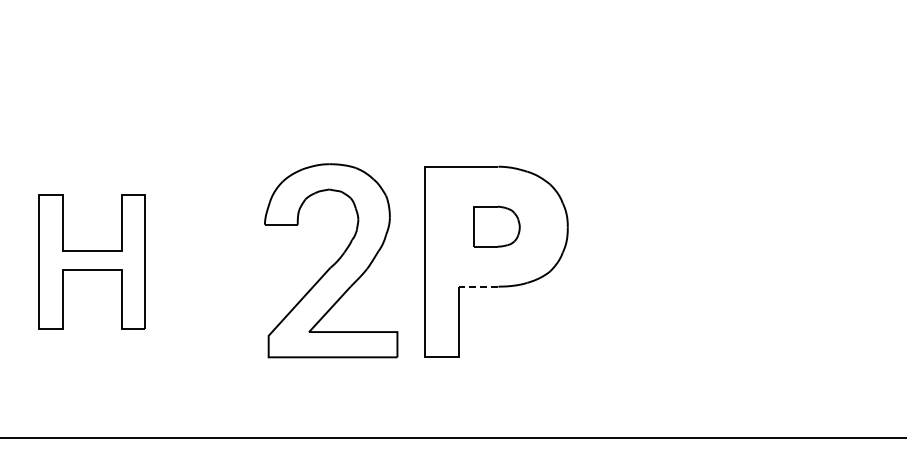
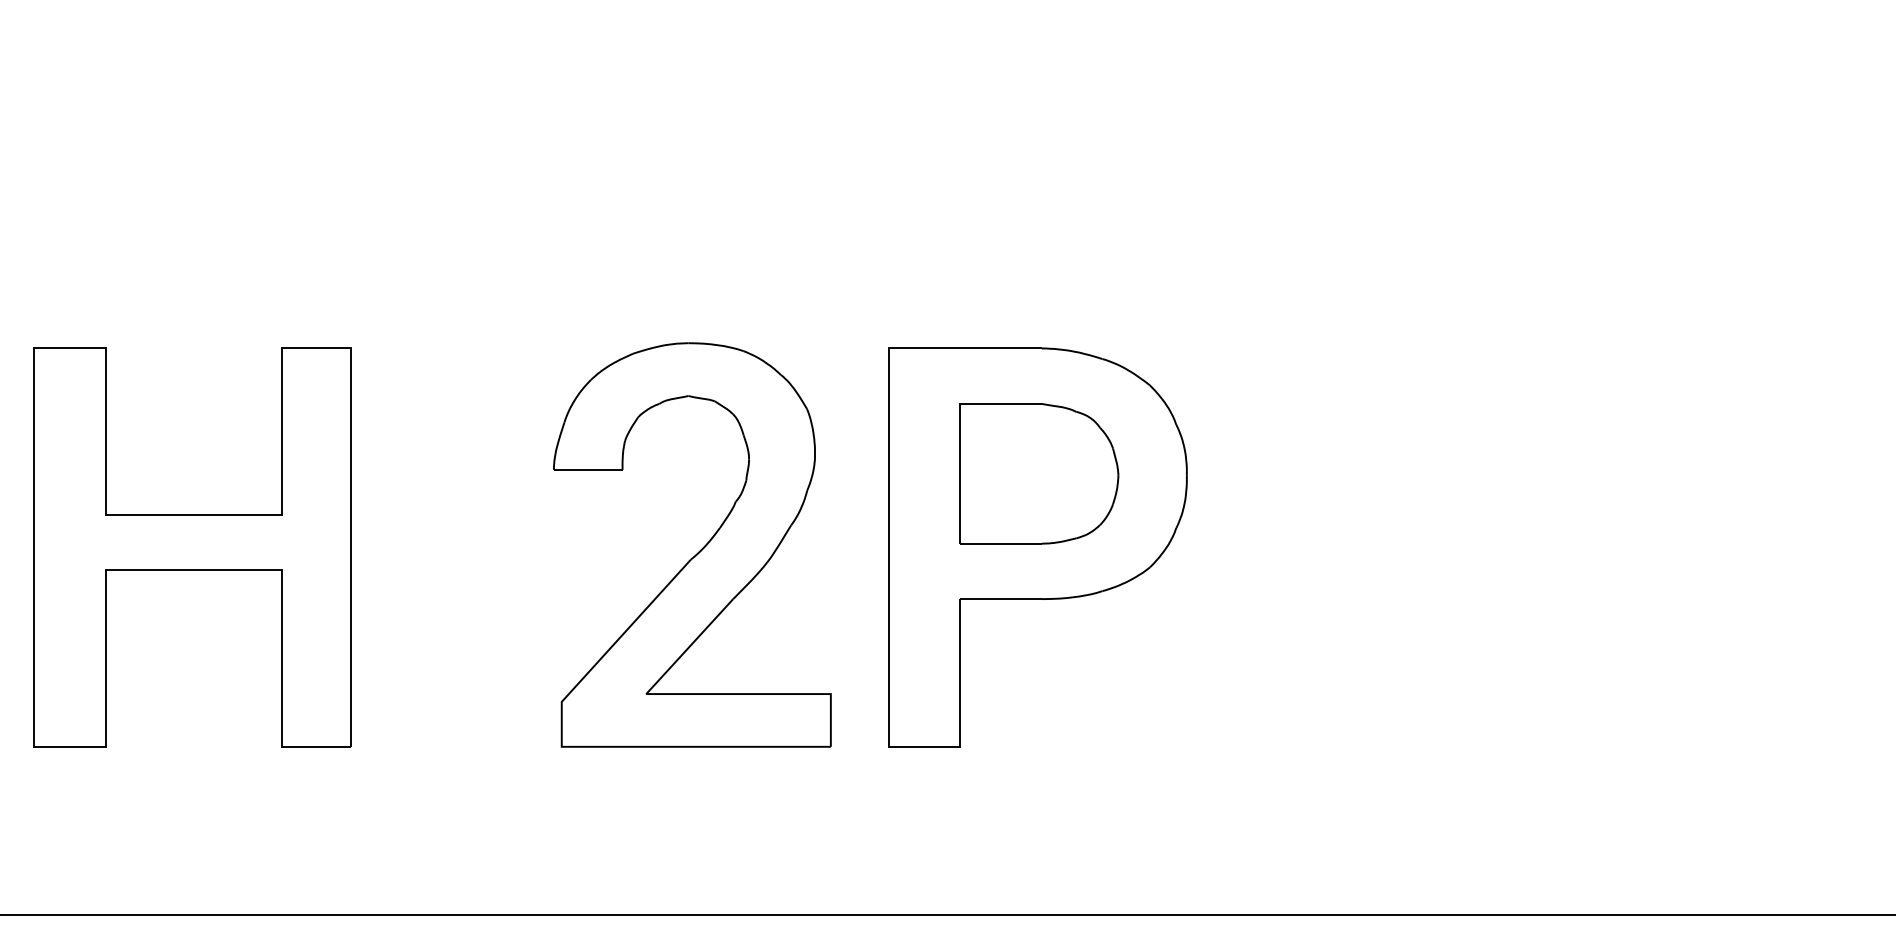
part: (496, 226) -> (1037, 473), size x1.67
part: (91, 261) -> (191, 546), size x1.43
line: (478, 286) -> (1000, 598), dashed -> solid

